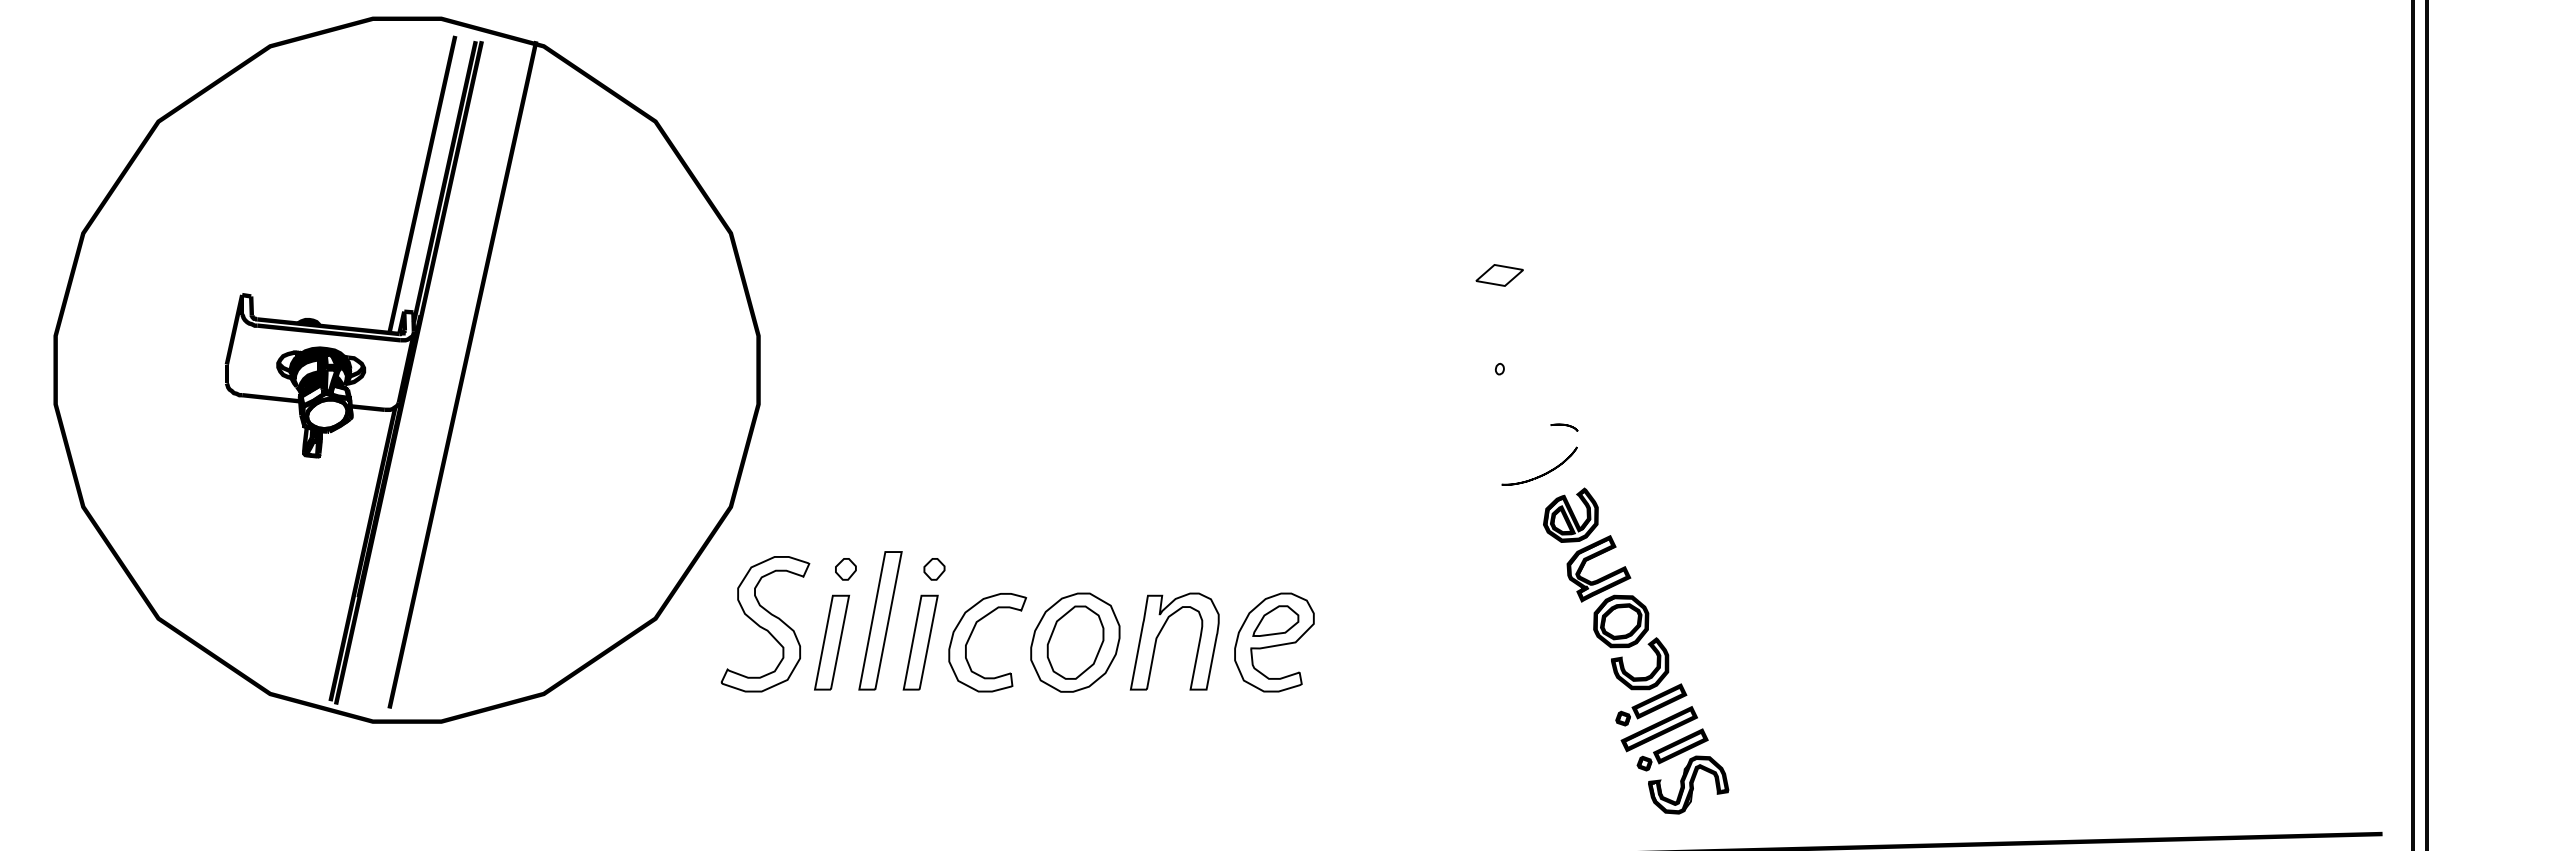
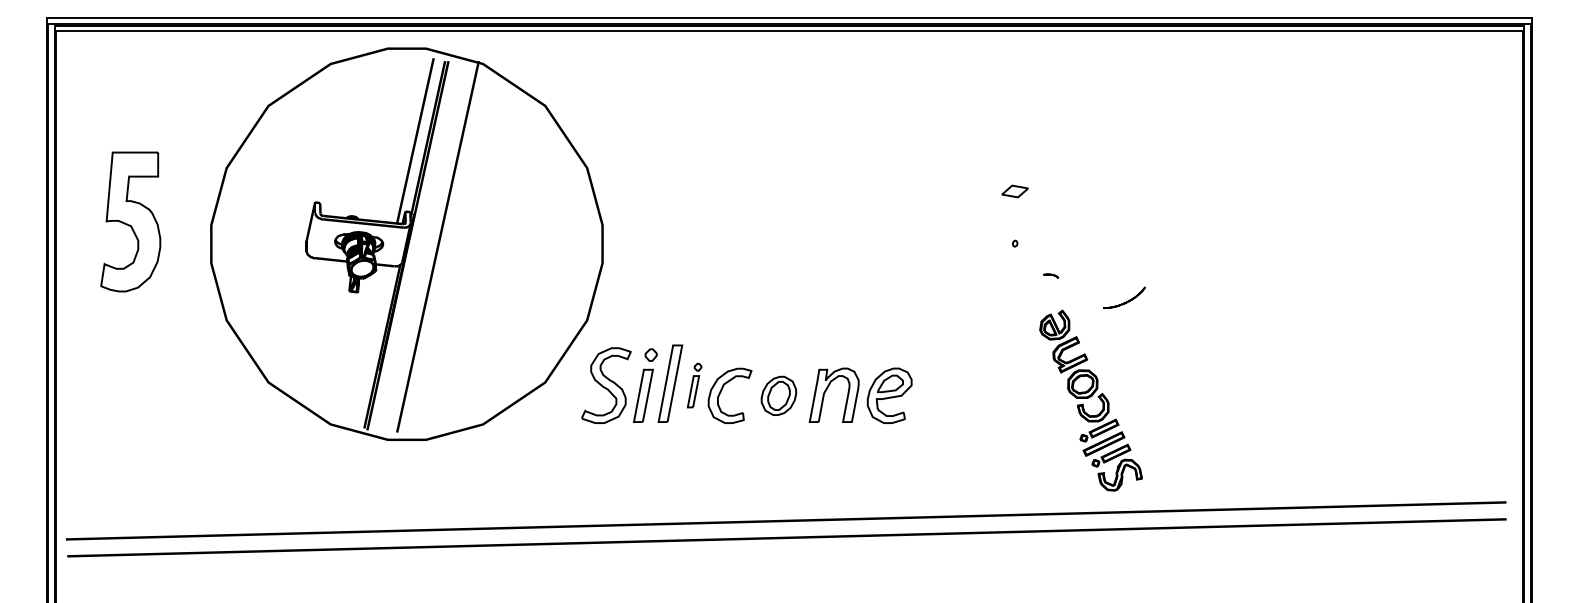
part: (1539, 465) -> (1124, 297), moved
part: (923, 623) -> (694, 385), size x0.6
part: (1074, 641) -> (778, 395), size x0.7

